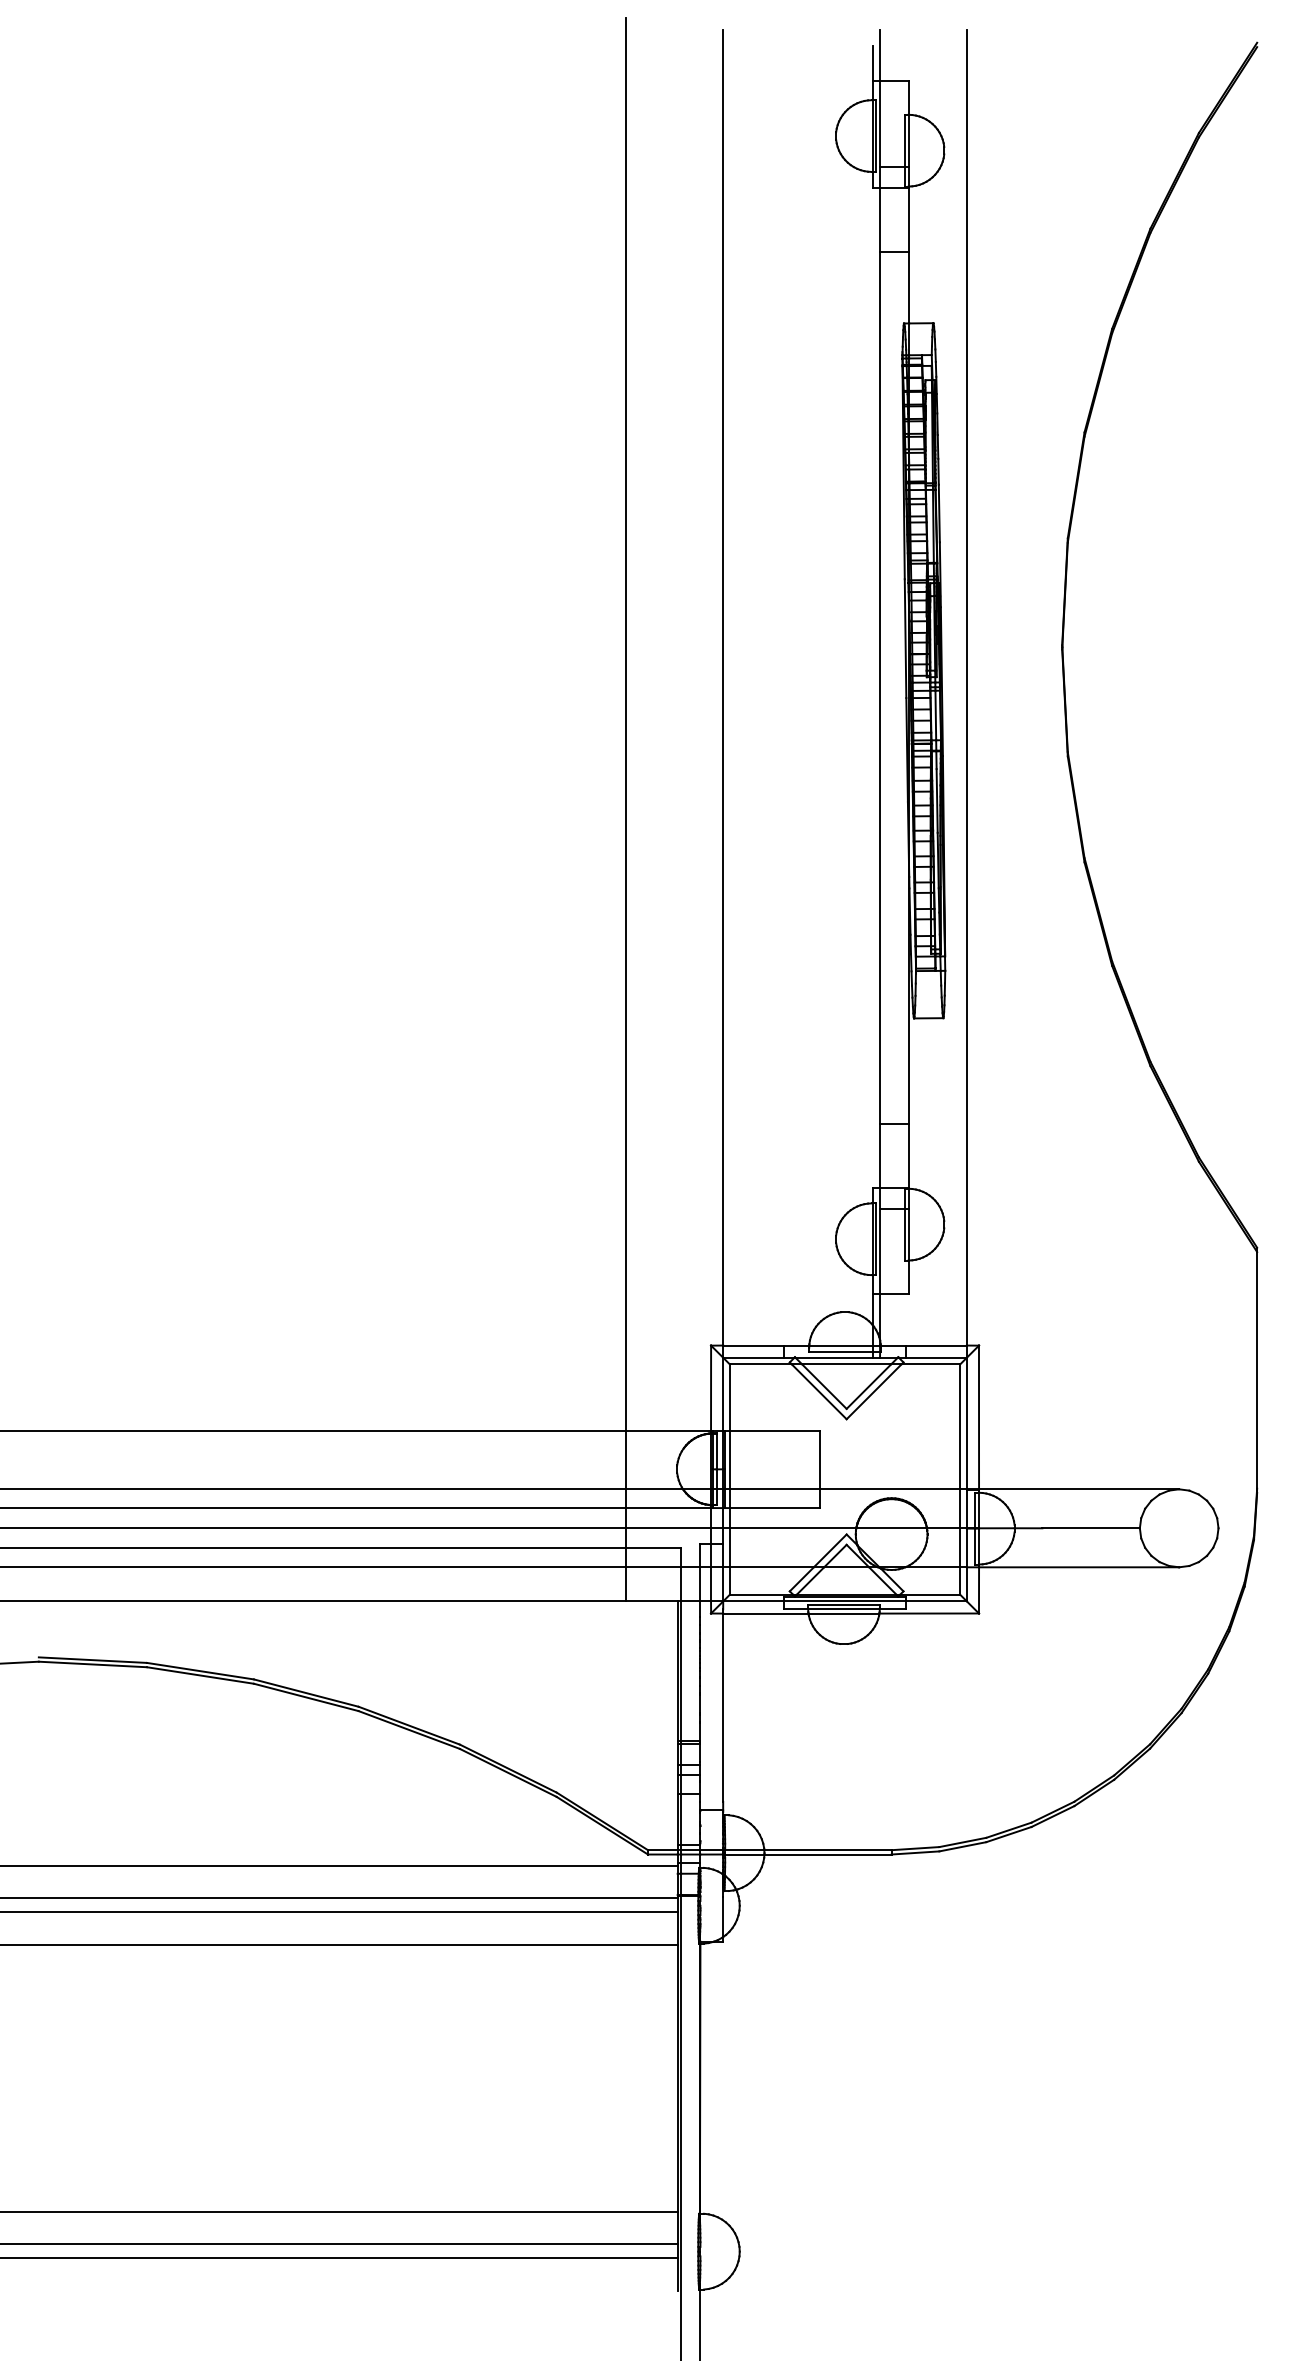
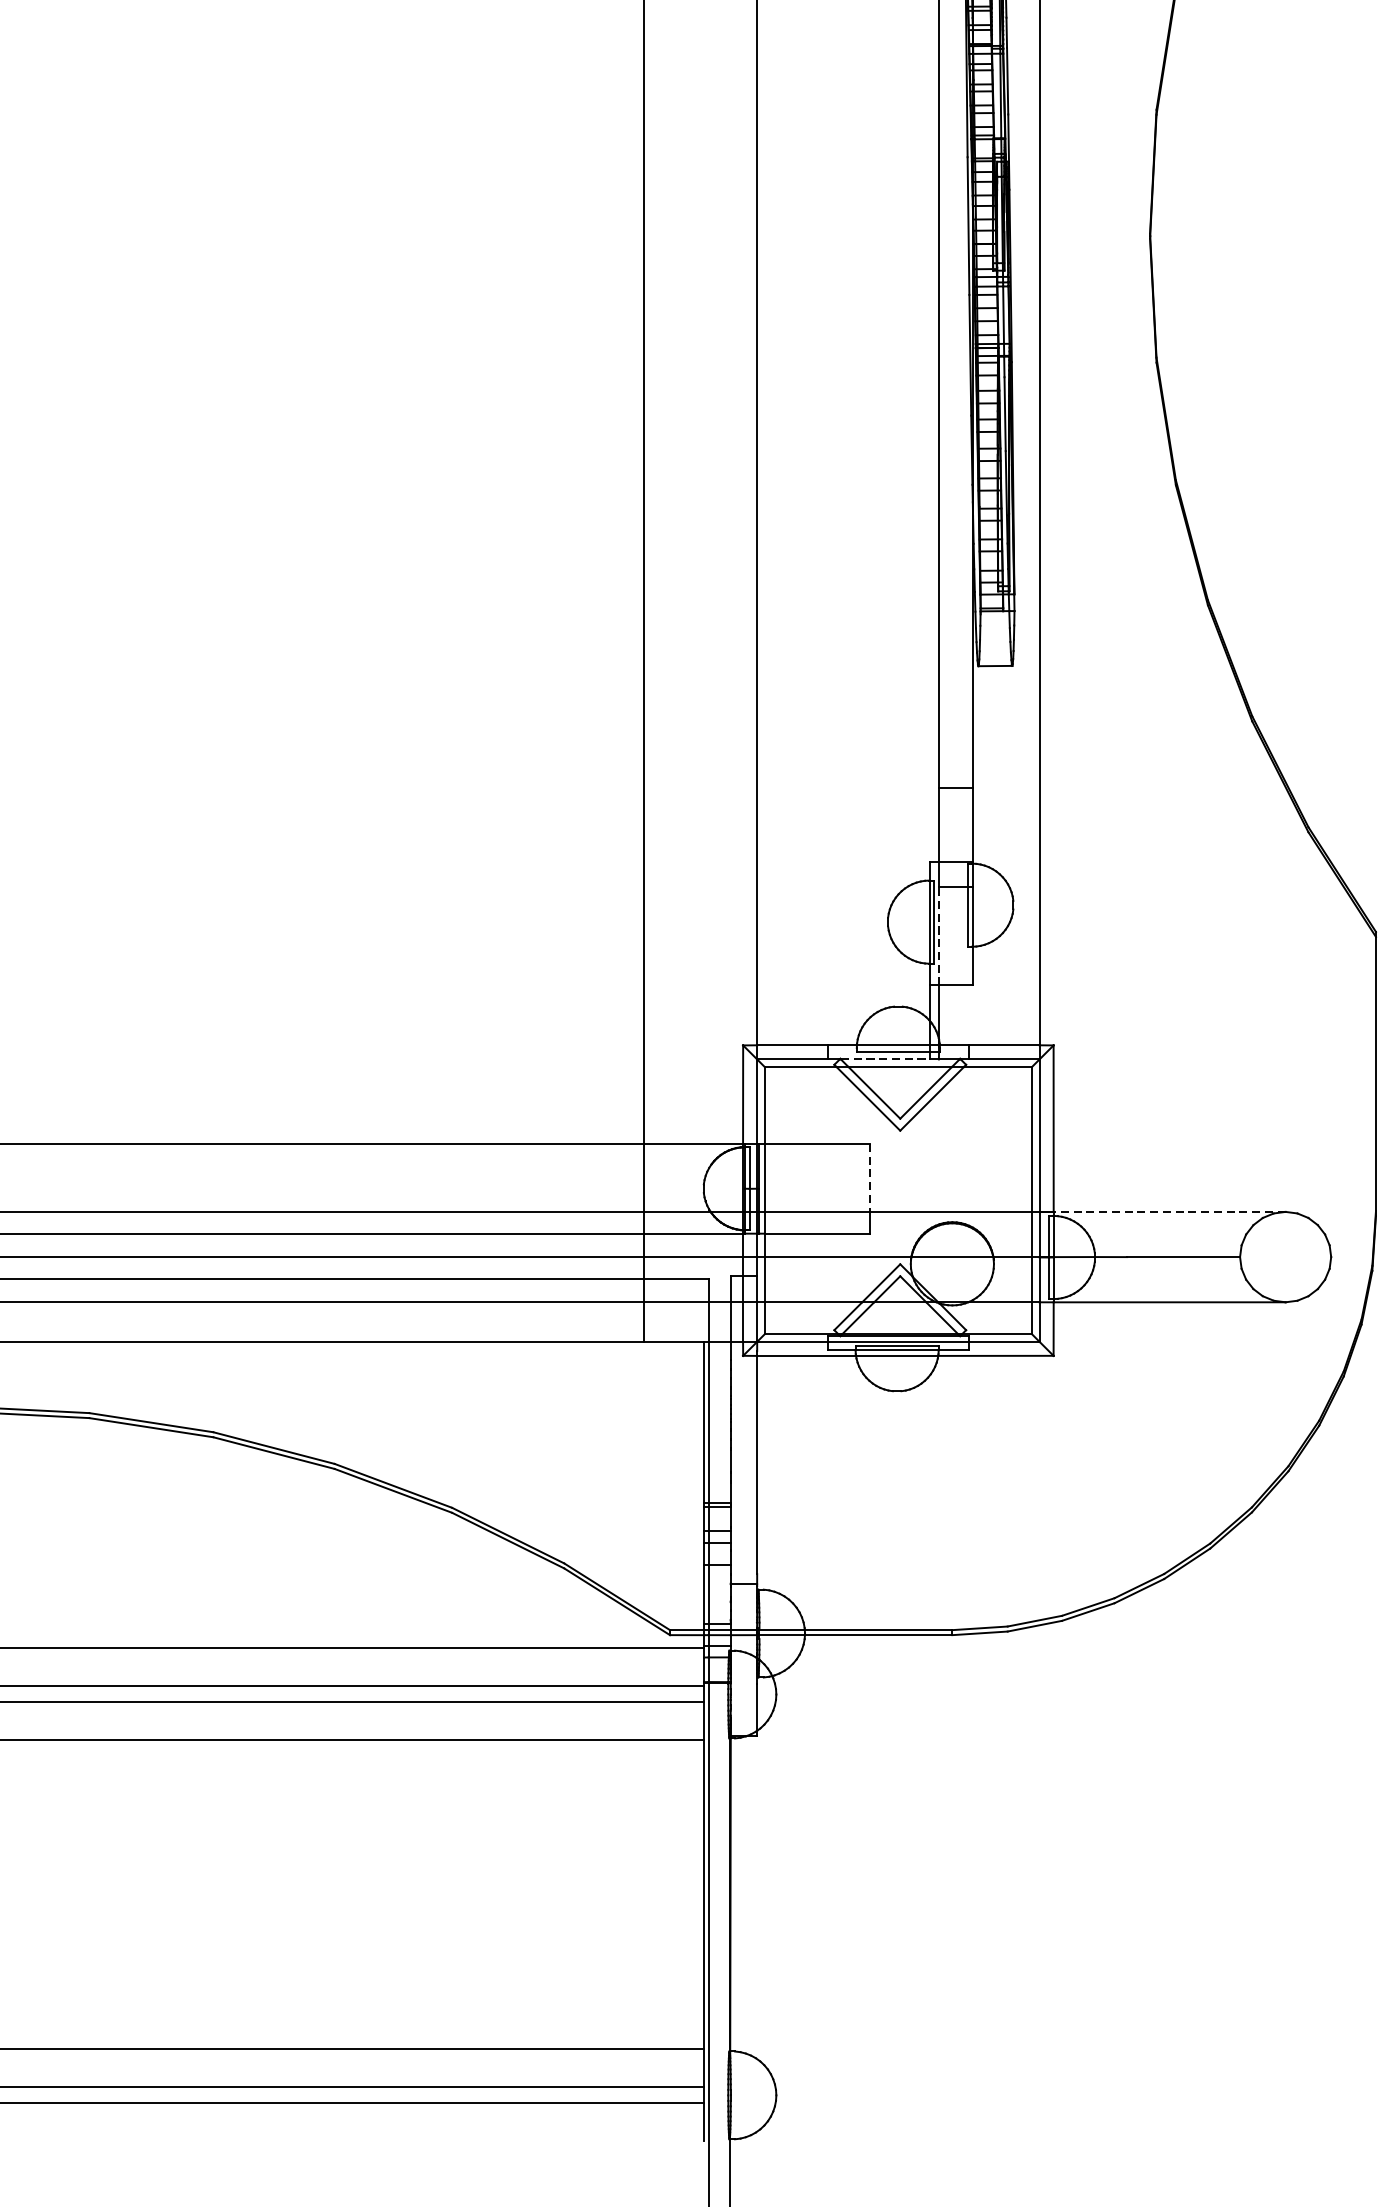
line: (880, 1251) -> (939, 936), solid -> dashed
line: (834, 1357) -> (886, 1059), solid -> dashed
line: (820, 1460) -> (869, 1178), solid -> dashed
line: (1078, 1489) -> (1168, 1212), solid -> dashed

